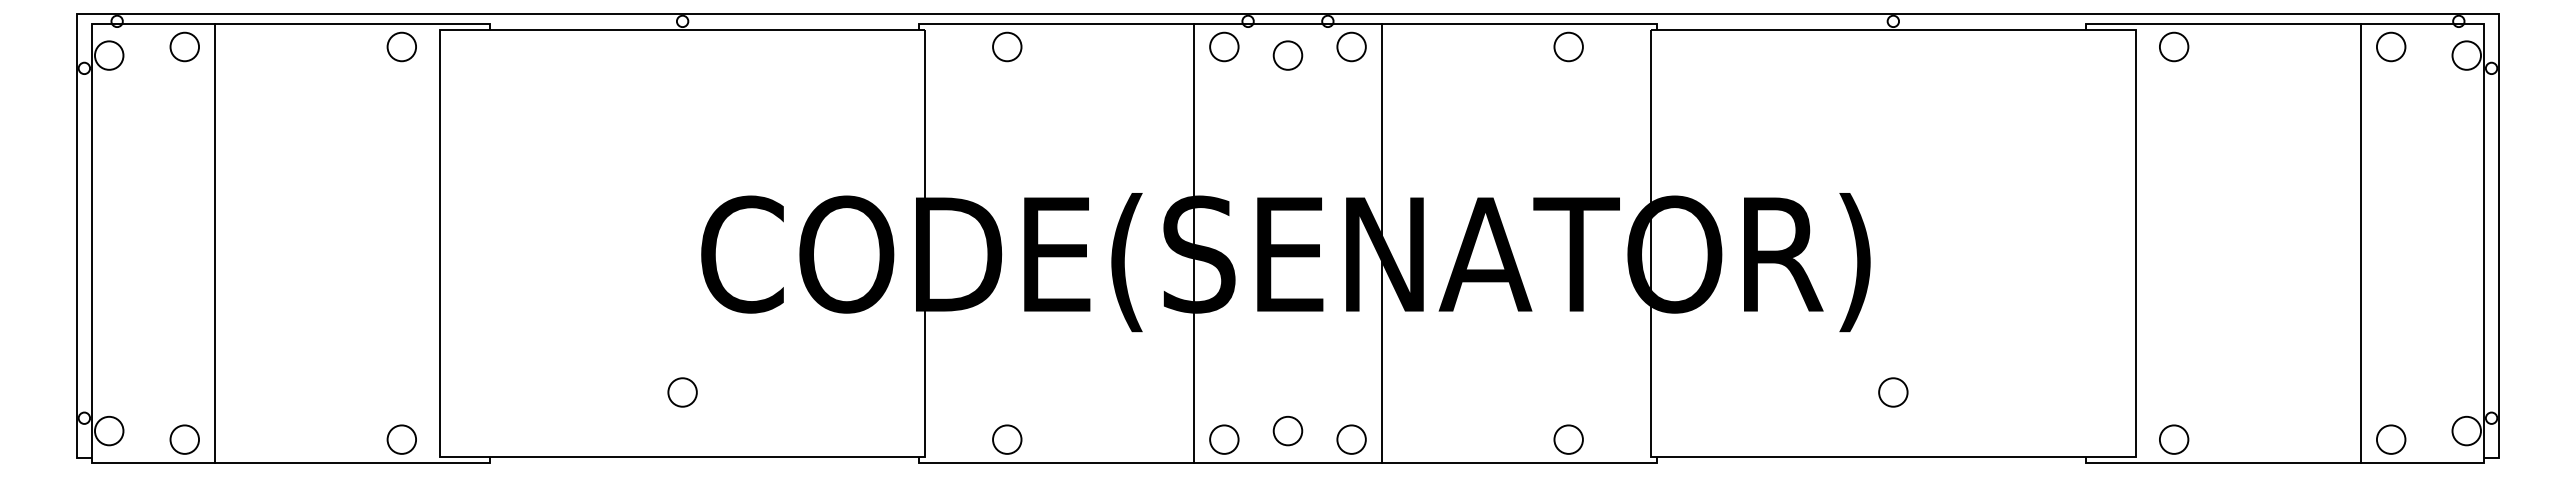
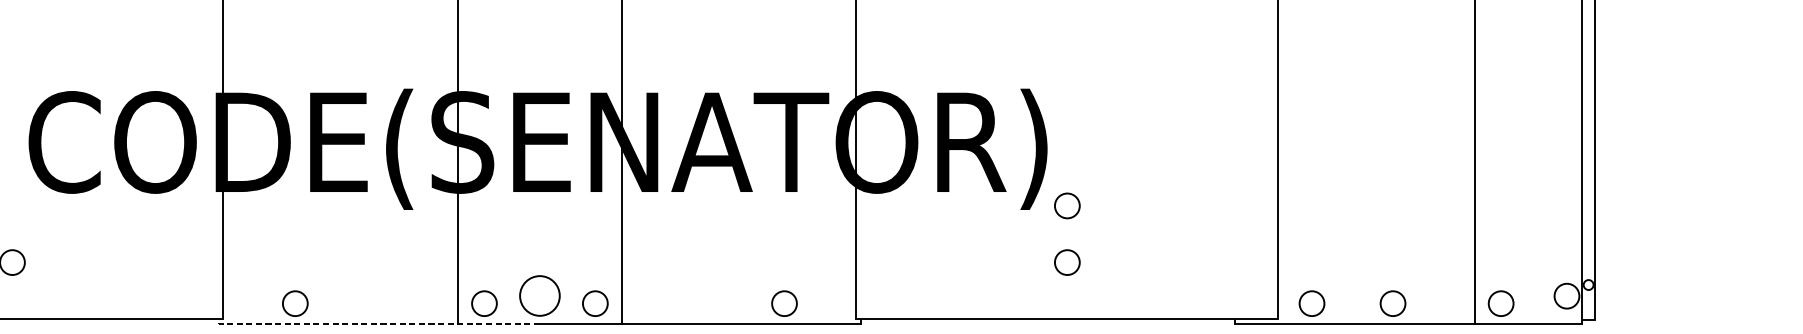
circle: (1893, 327) -> (1067, 205), added
circle: (1287, 431) -> (539, 296), size x1.6
circle: (2267, 439) -> (1393, 303), added
line: (1100, 462) -> (376, 323), solid -> dashed

